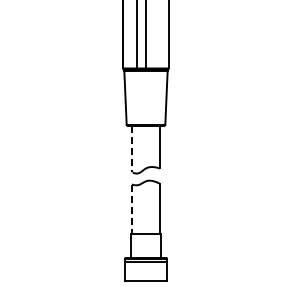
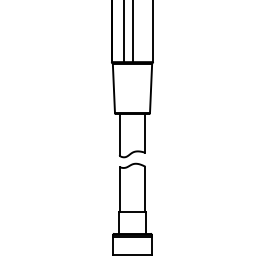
line: (132, 149) -> (120, 135), dashed -> solid
line: (132, 209) -> (120, 189), dashed -> solid

